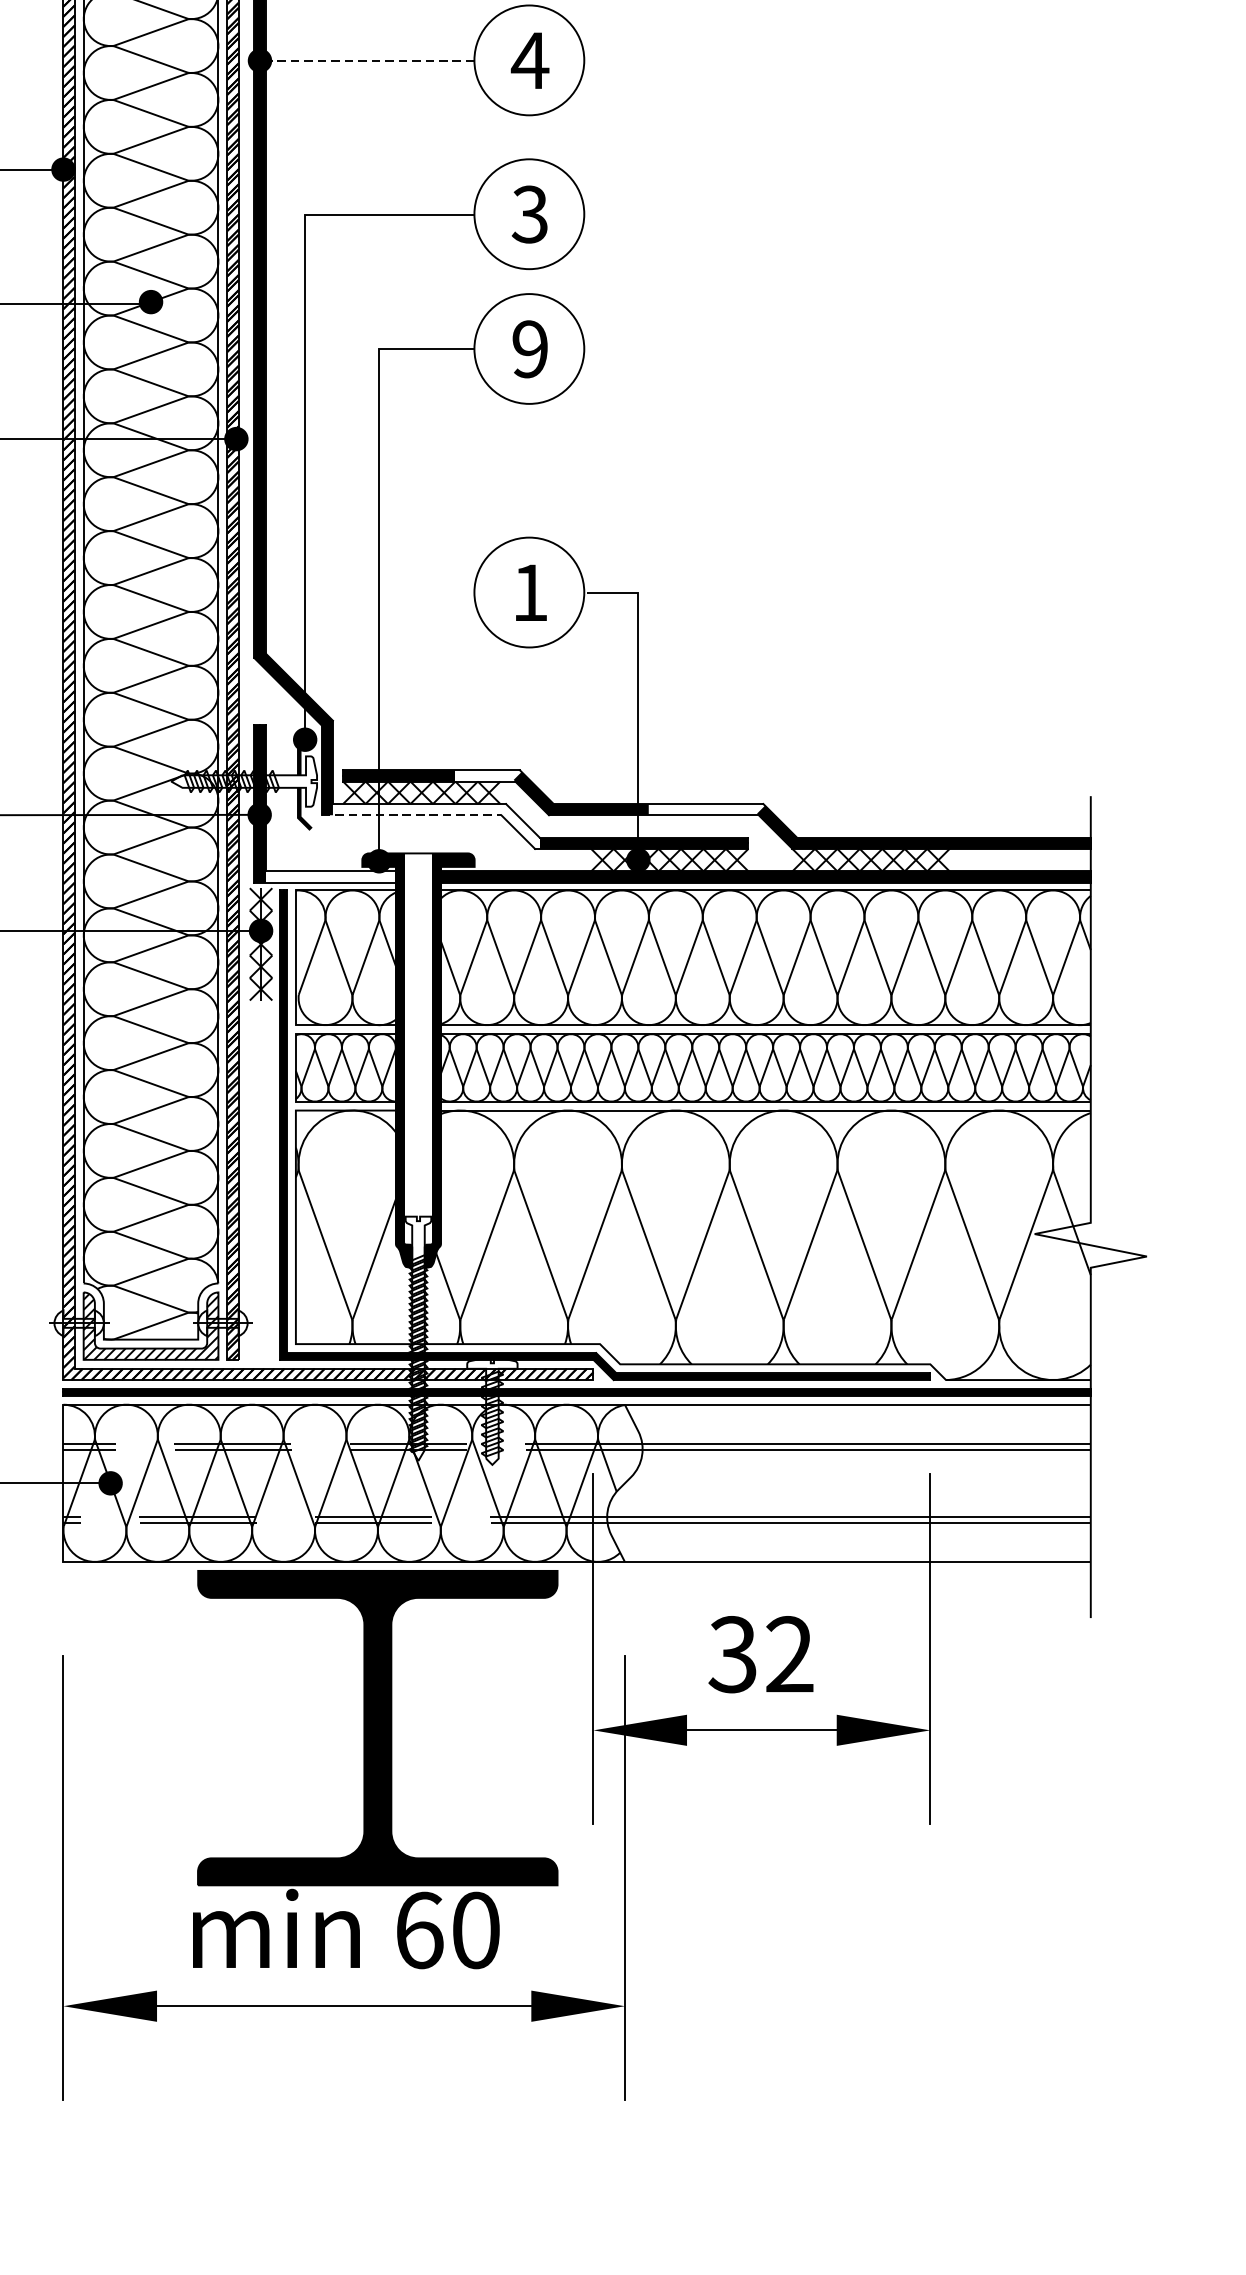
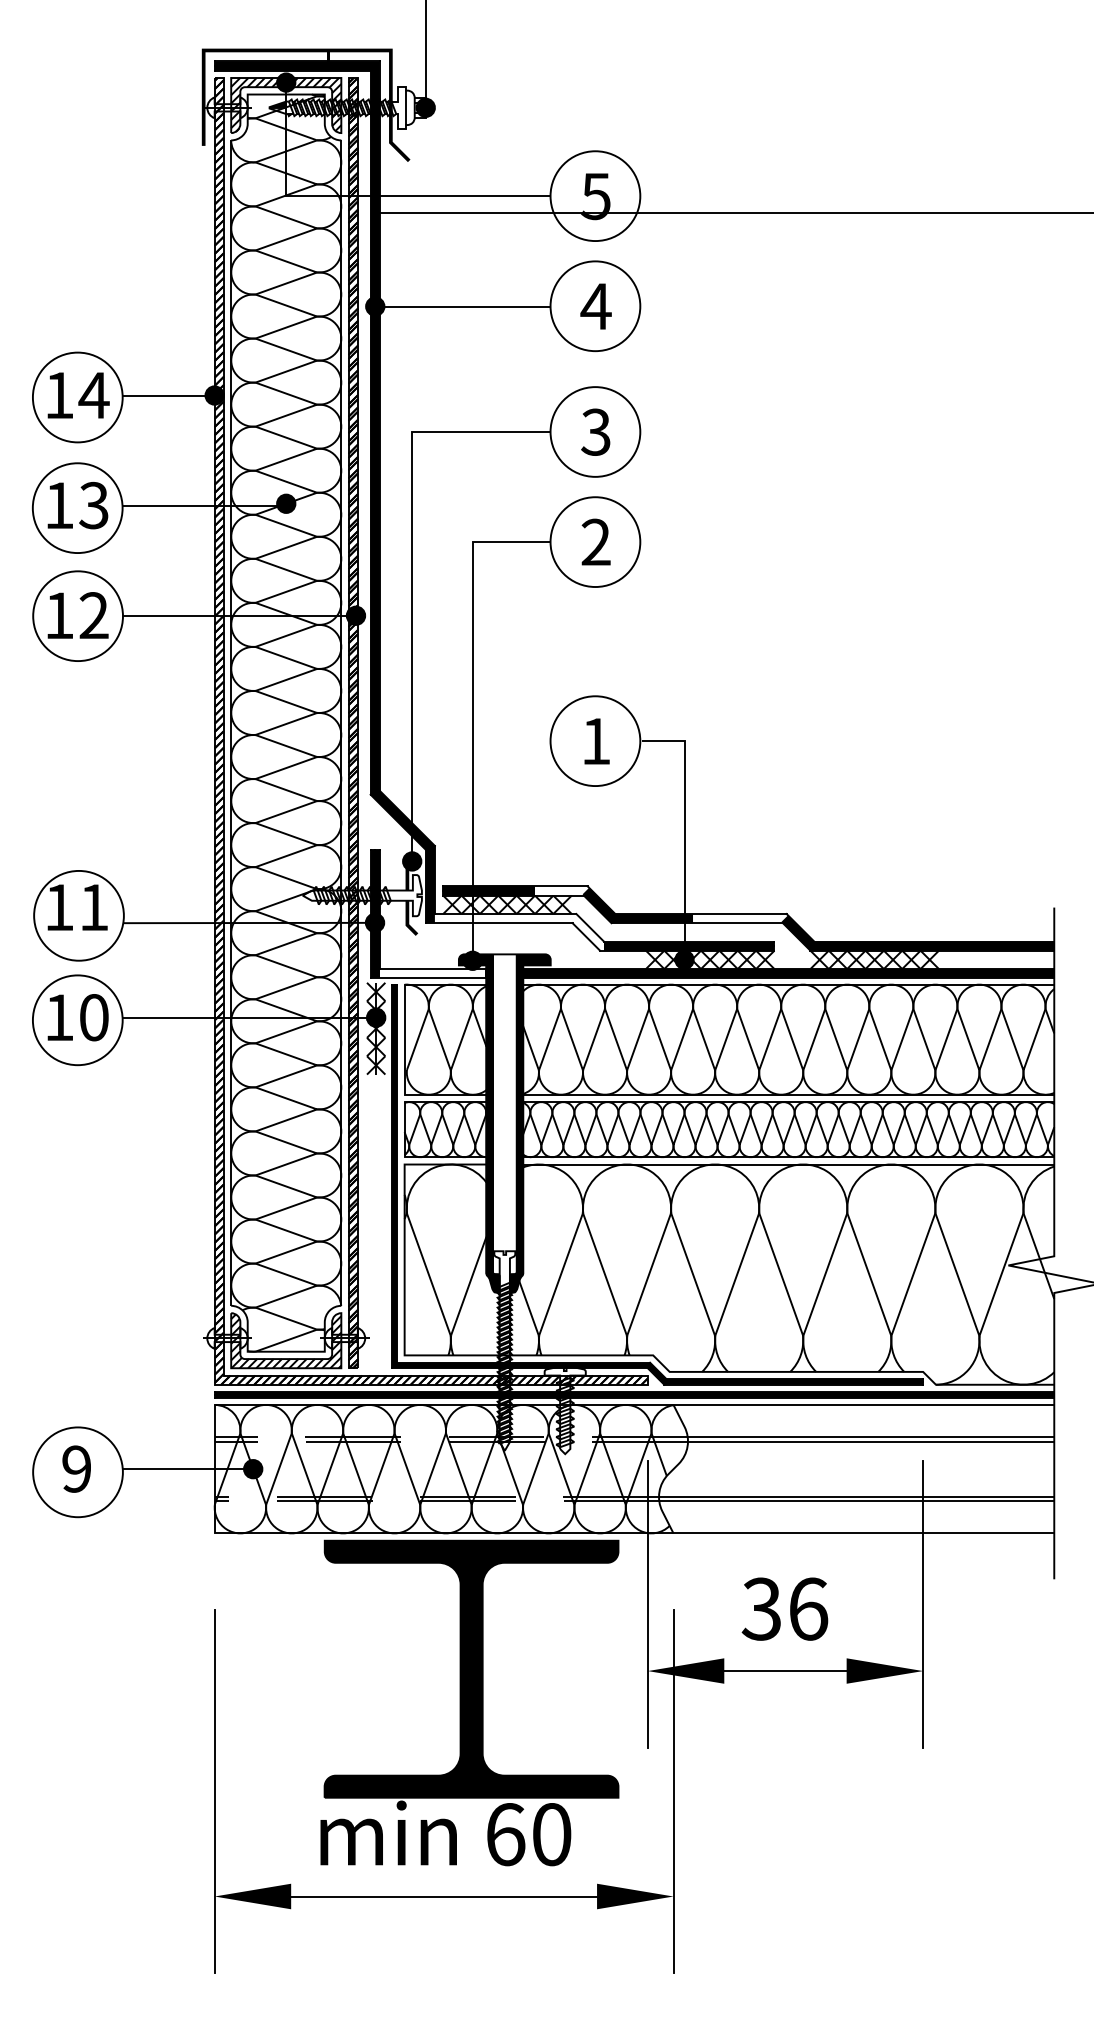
line: (366, 60) -> (462, 306), dashed -> solid
text: (529, 349) -> (595, 542), 9 -> 2
line: (411, 815) -> (499, 923), dashed -> solid
text: (790, 1653) -> (808, 1608), 32 -> 36

